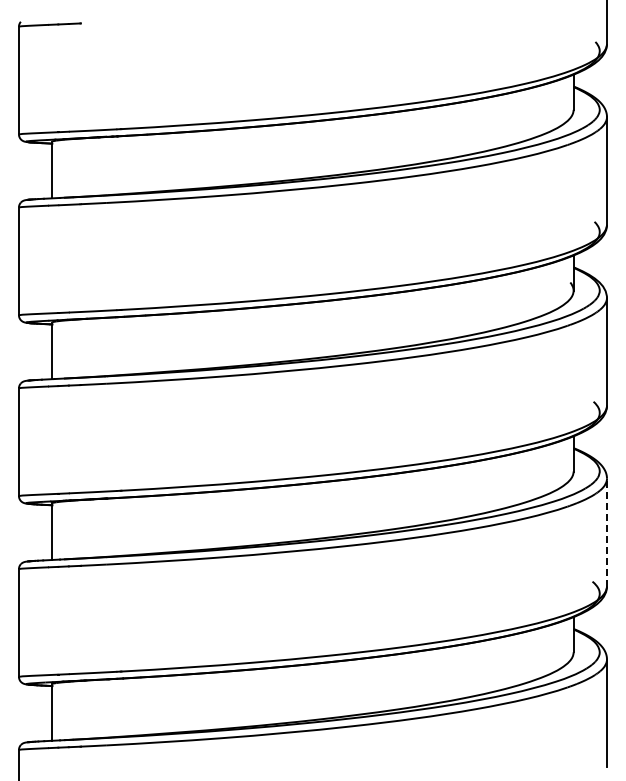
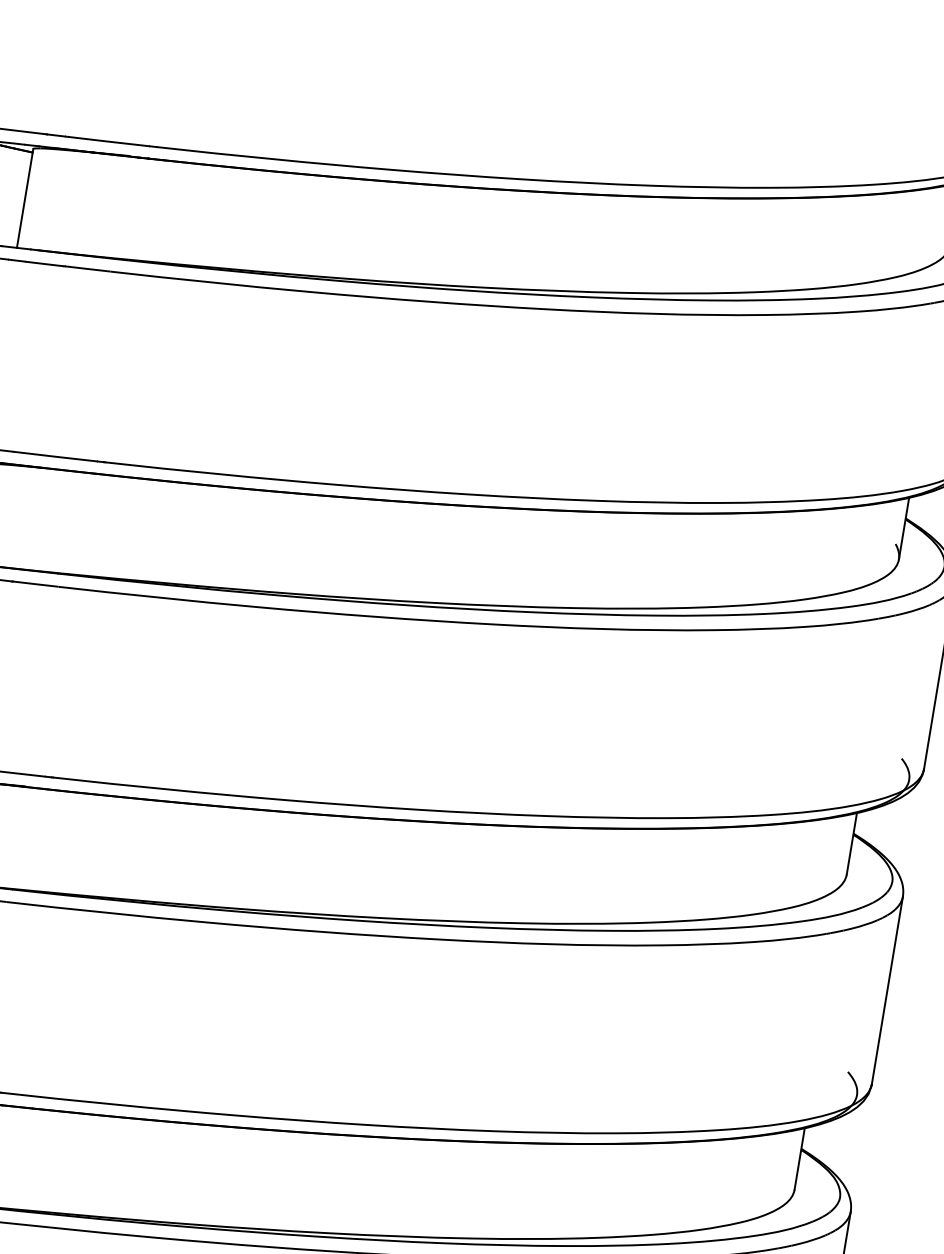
line: (607, 532) -> (888, 990), dashed -> solid

